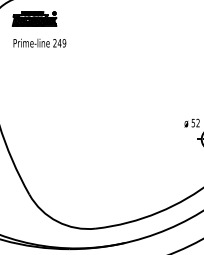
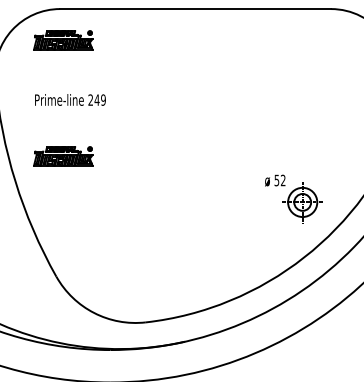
text: (39, 42) -> (70, 99), moved
part: (34, 105) -> (63, 156), added

